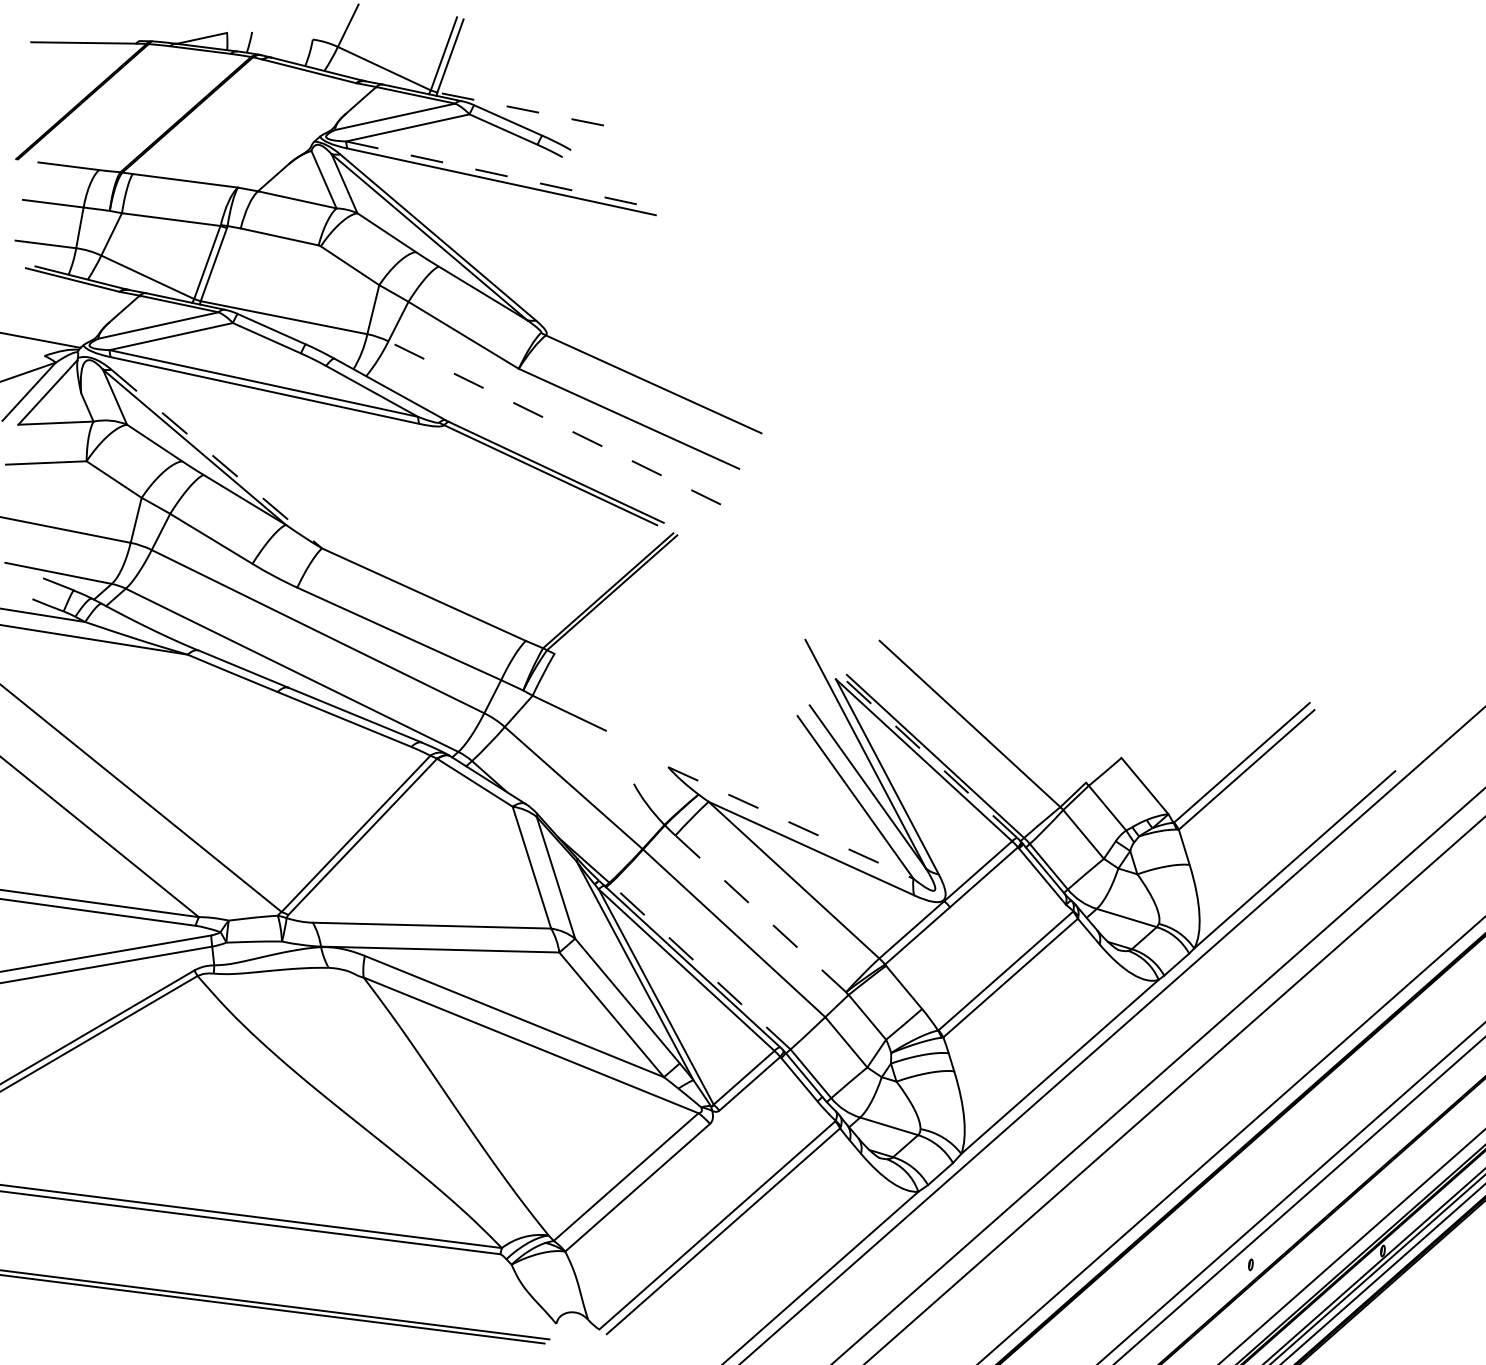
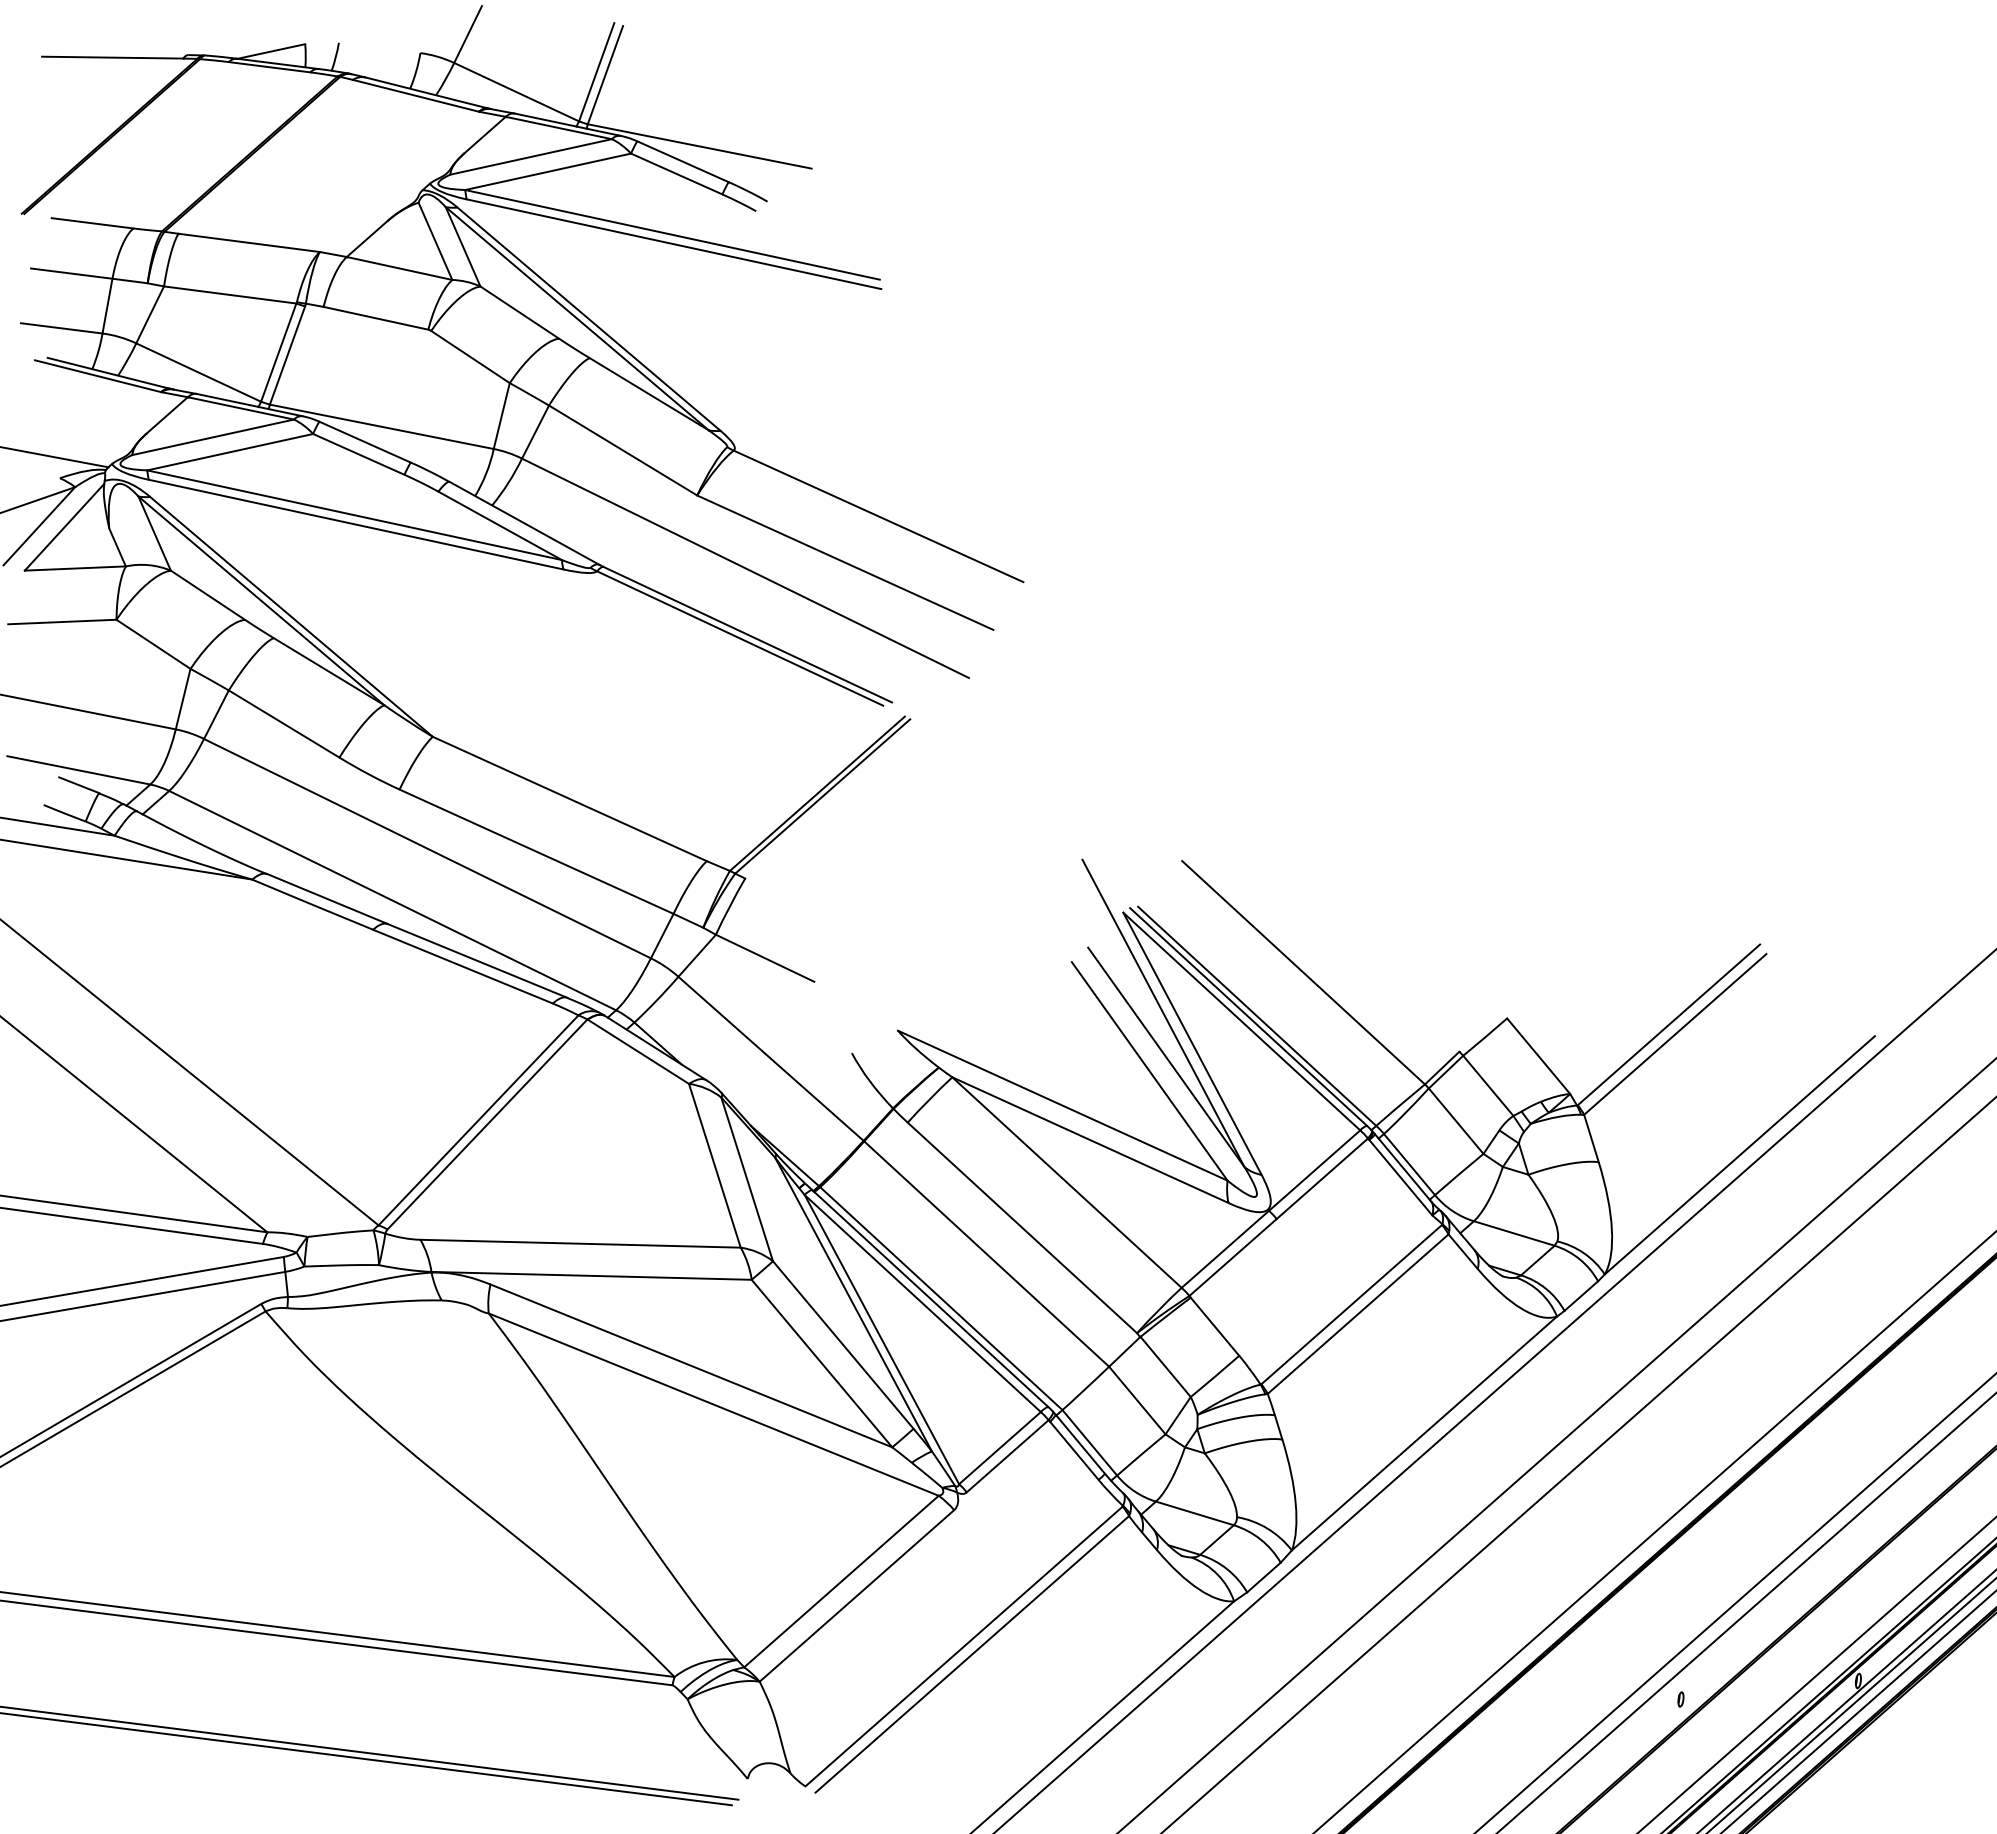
line: (520, 109) -> (699, 146), dashed -> solid
line: (501, 174) -> (673, 234), dashed -> solid
line: (554, 423) -> (745, 568), dashed -> solid
line: (216, 459) -> (291, 617), dashed -> solid
line: (929, 756) -> (1248, 1016), dashed -> solid
line: (791, 822) -> (1063, 1105), dashed -> solid
line: (760, 913) -> (1022, 1227), dashed -> solid
line: (700, 966) -> (941, 1298), dashed -> solid

